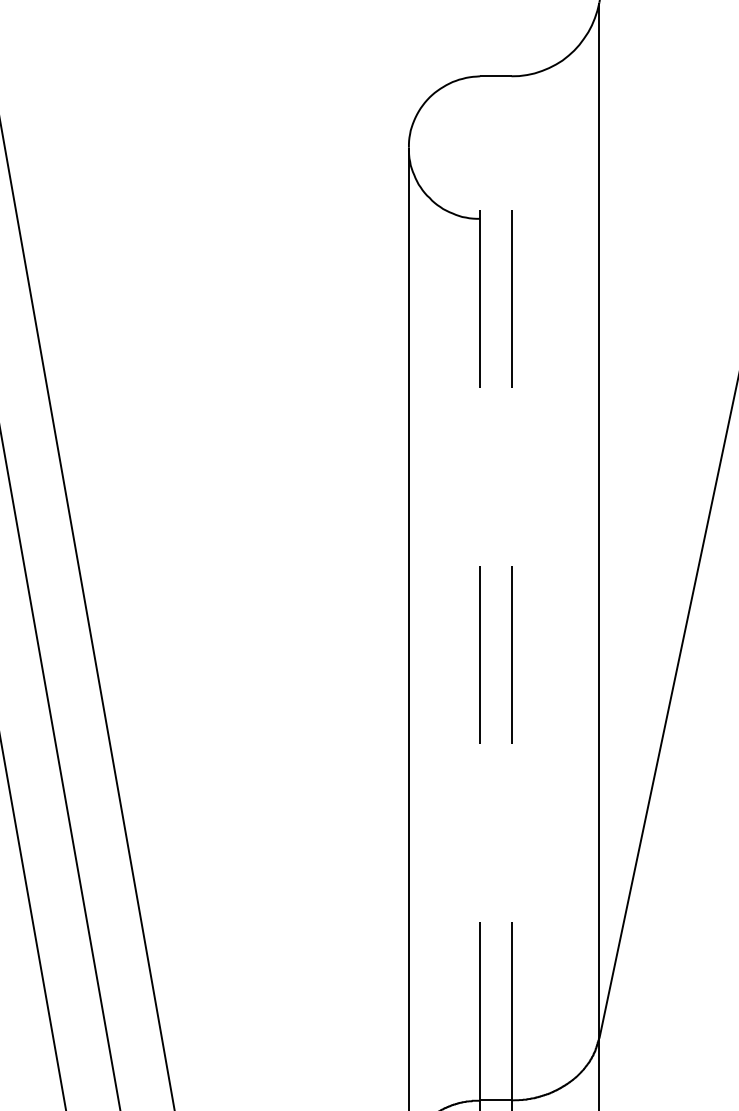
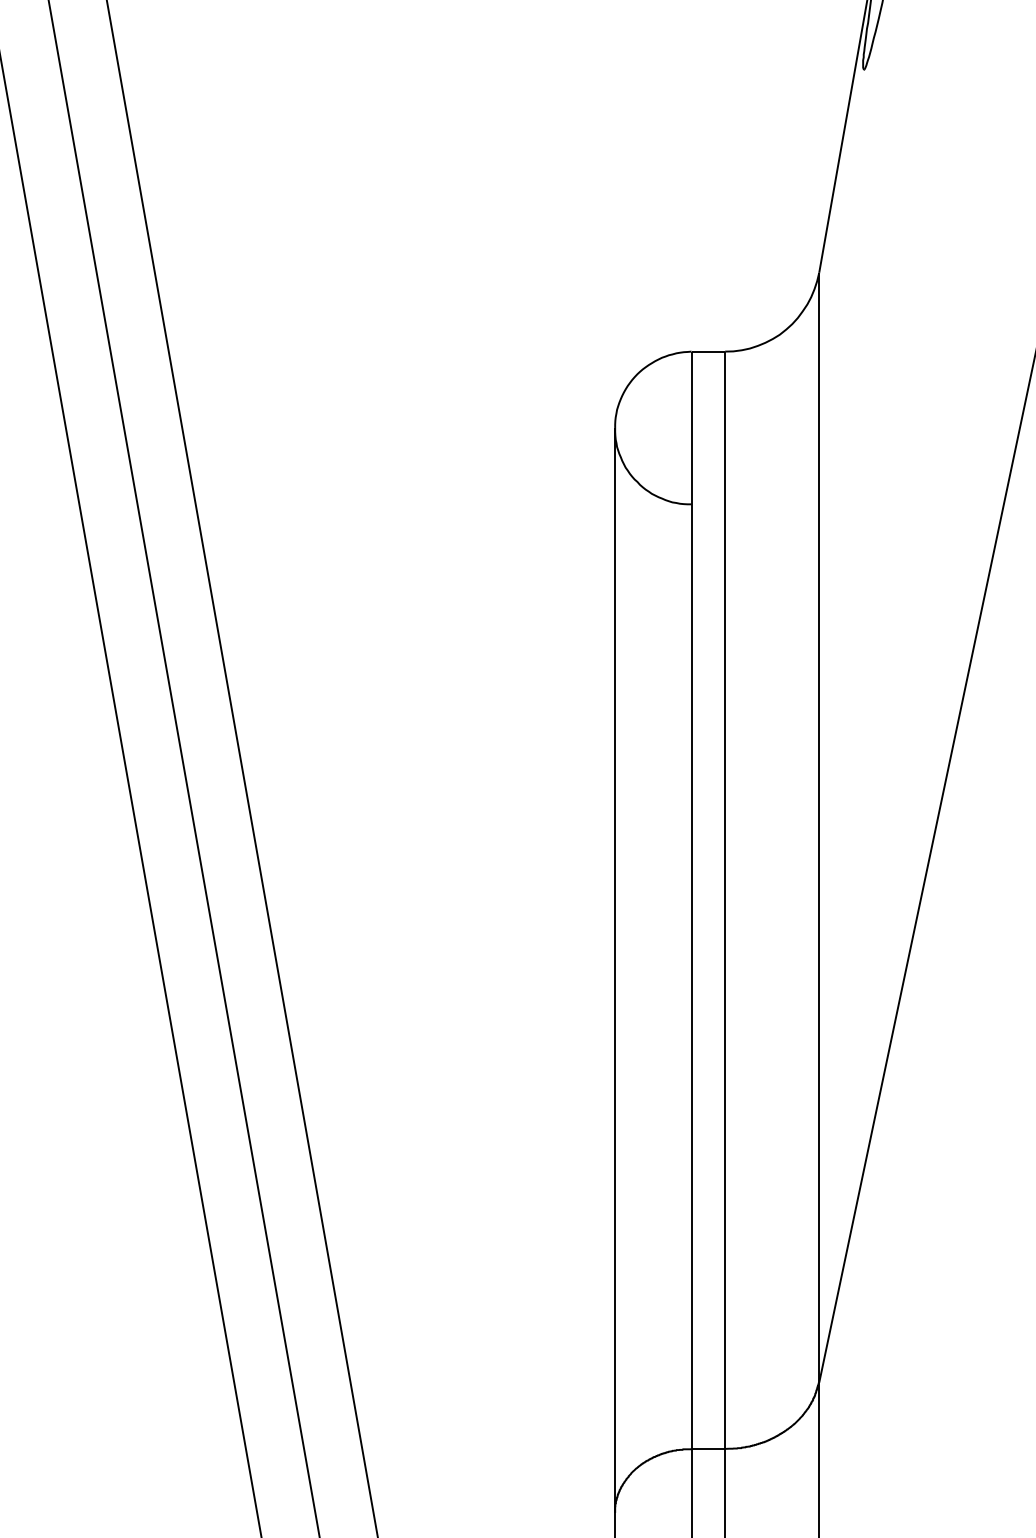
line: (480, 588) -> (691, 900), dashed -> solid
line: (511, 588) -> (725, 900), dashed -> solid

